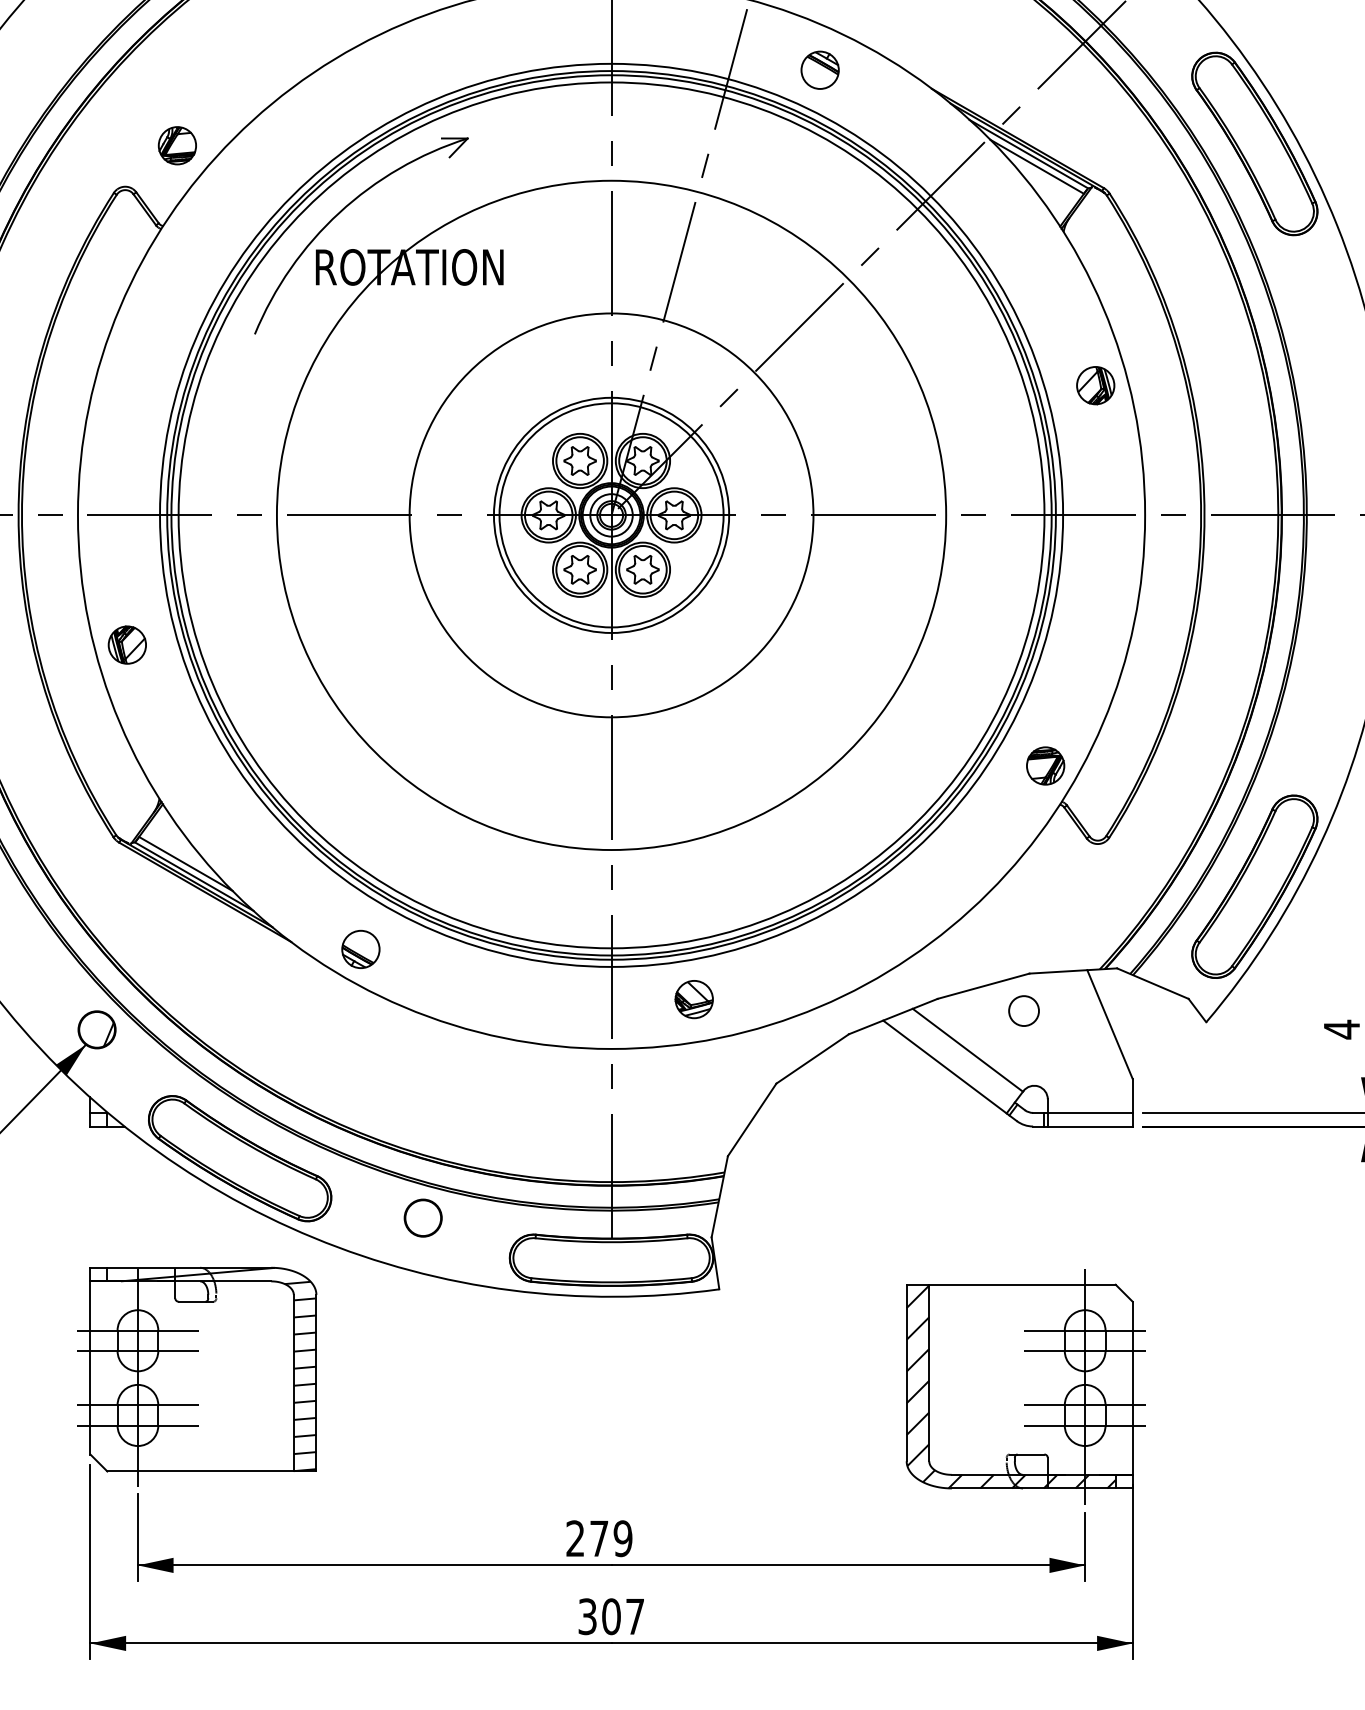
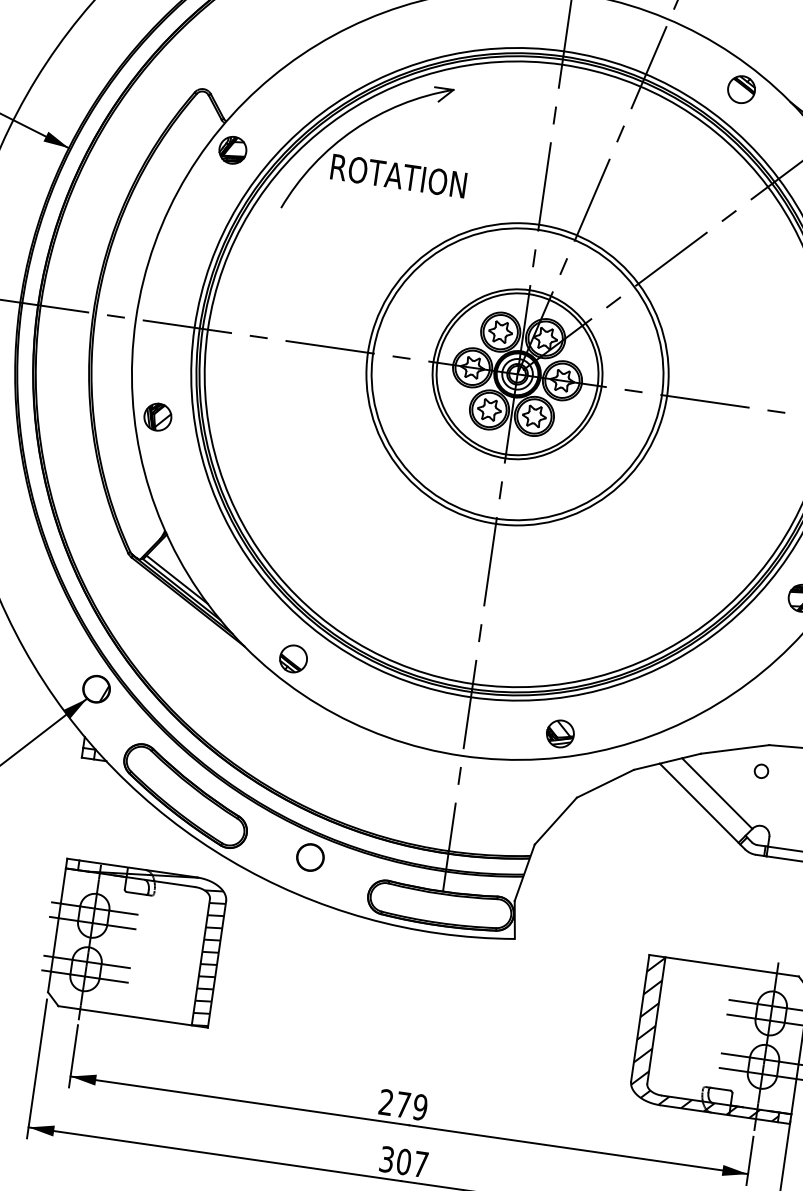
part: (819, 69) -> (741, 89), moved
part: (176, 145) -> (232, 150), moved
circle: (611, 515) -> (517, 374), size x0.62
part: (693, 999) -> (559, 733), moved
circle: (1023, 1010) -> (761, 770), size x0.62

